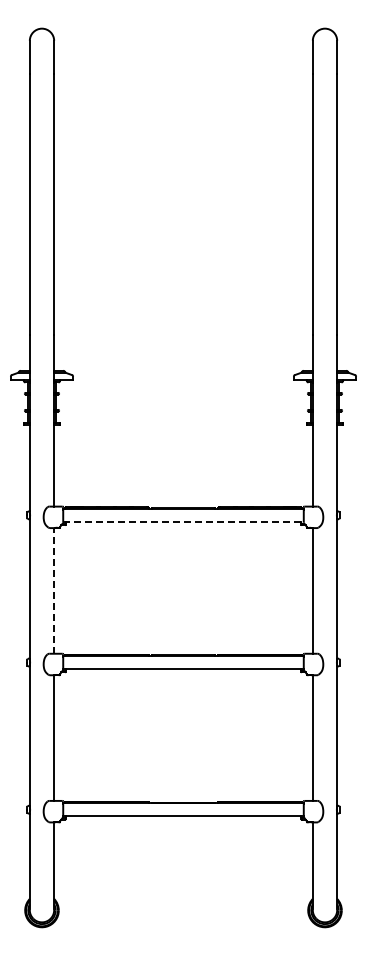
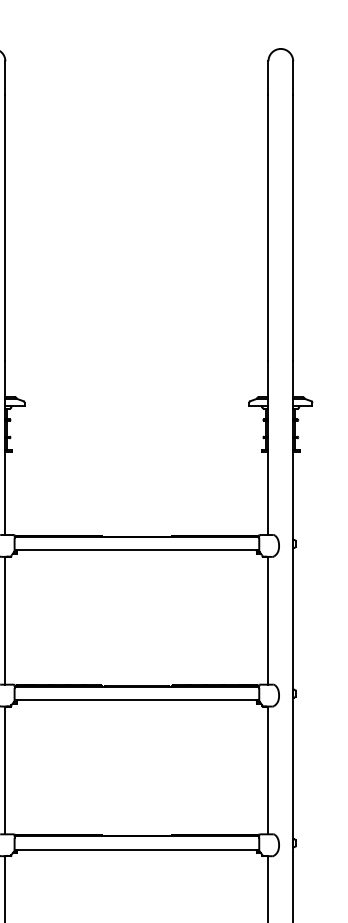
line: (184, 521) -> (137, 550), dashed -> solid
line: (54, 590) -> (5, 620), dashed -> solid

